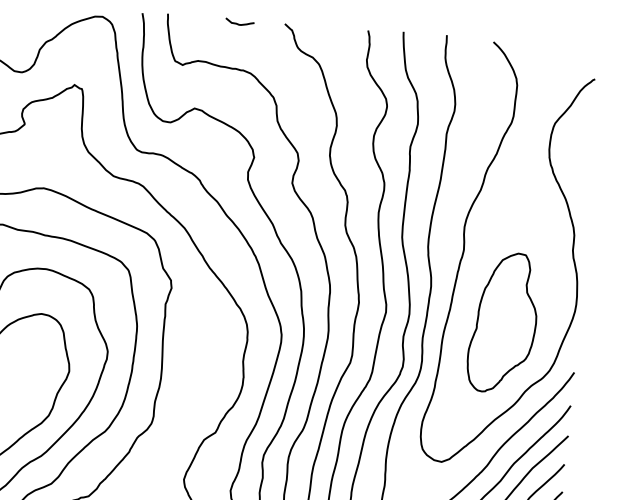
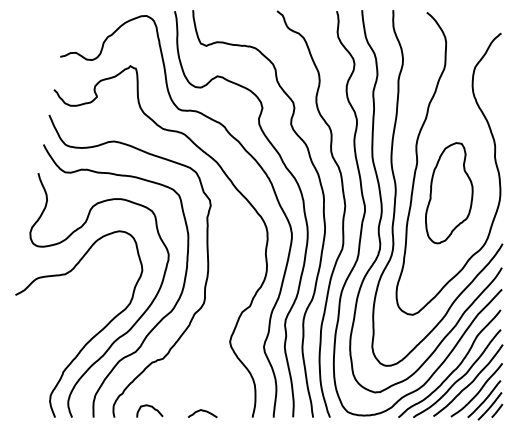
curve: (237, 22) -> (243, 12), removed
part: (503, 323) -> (449, 193), moved

